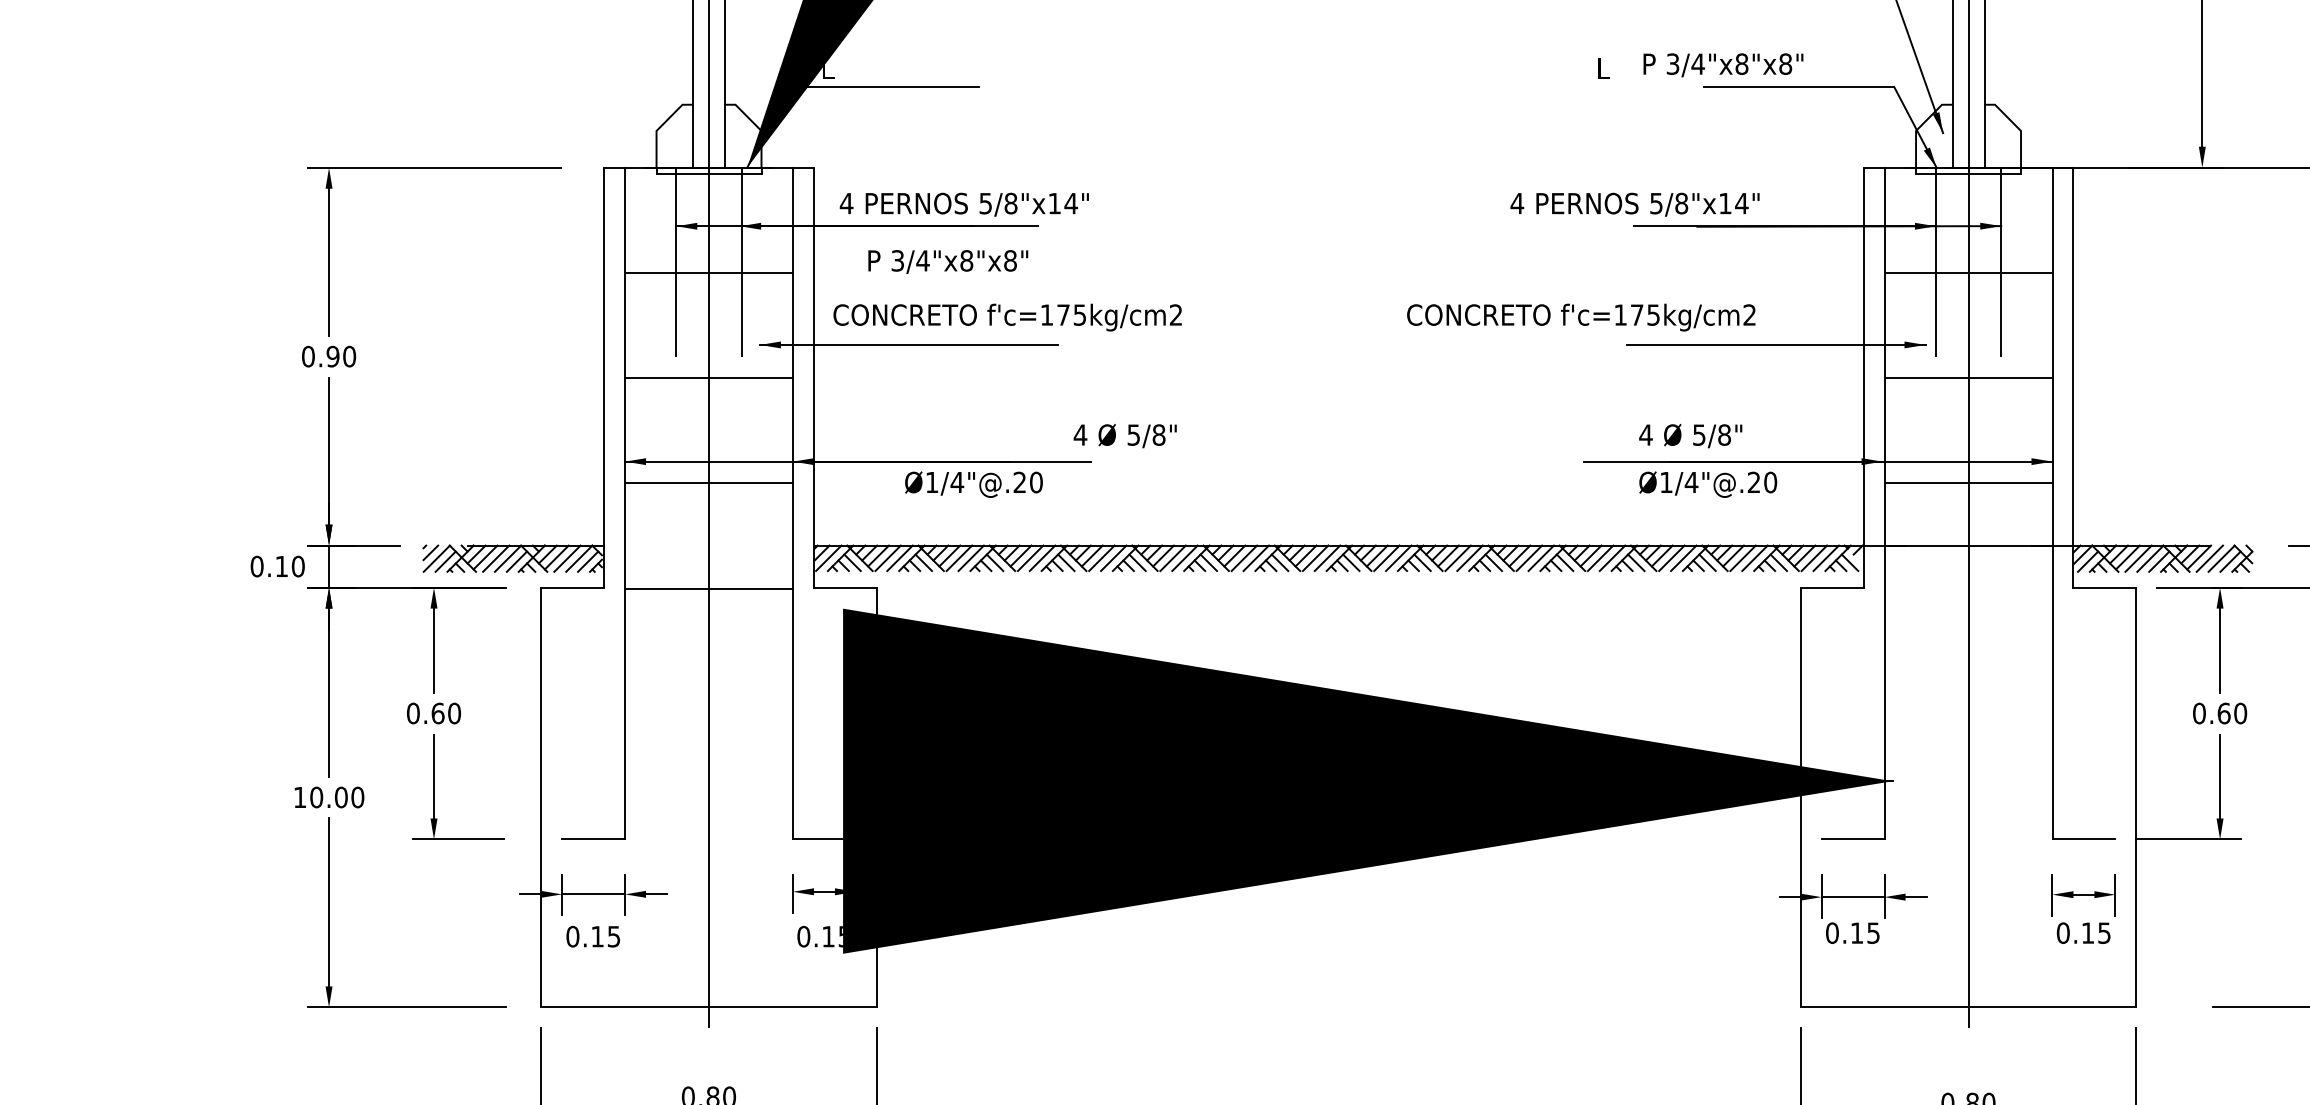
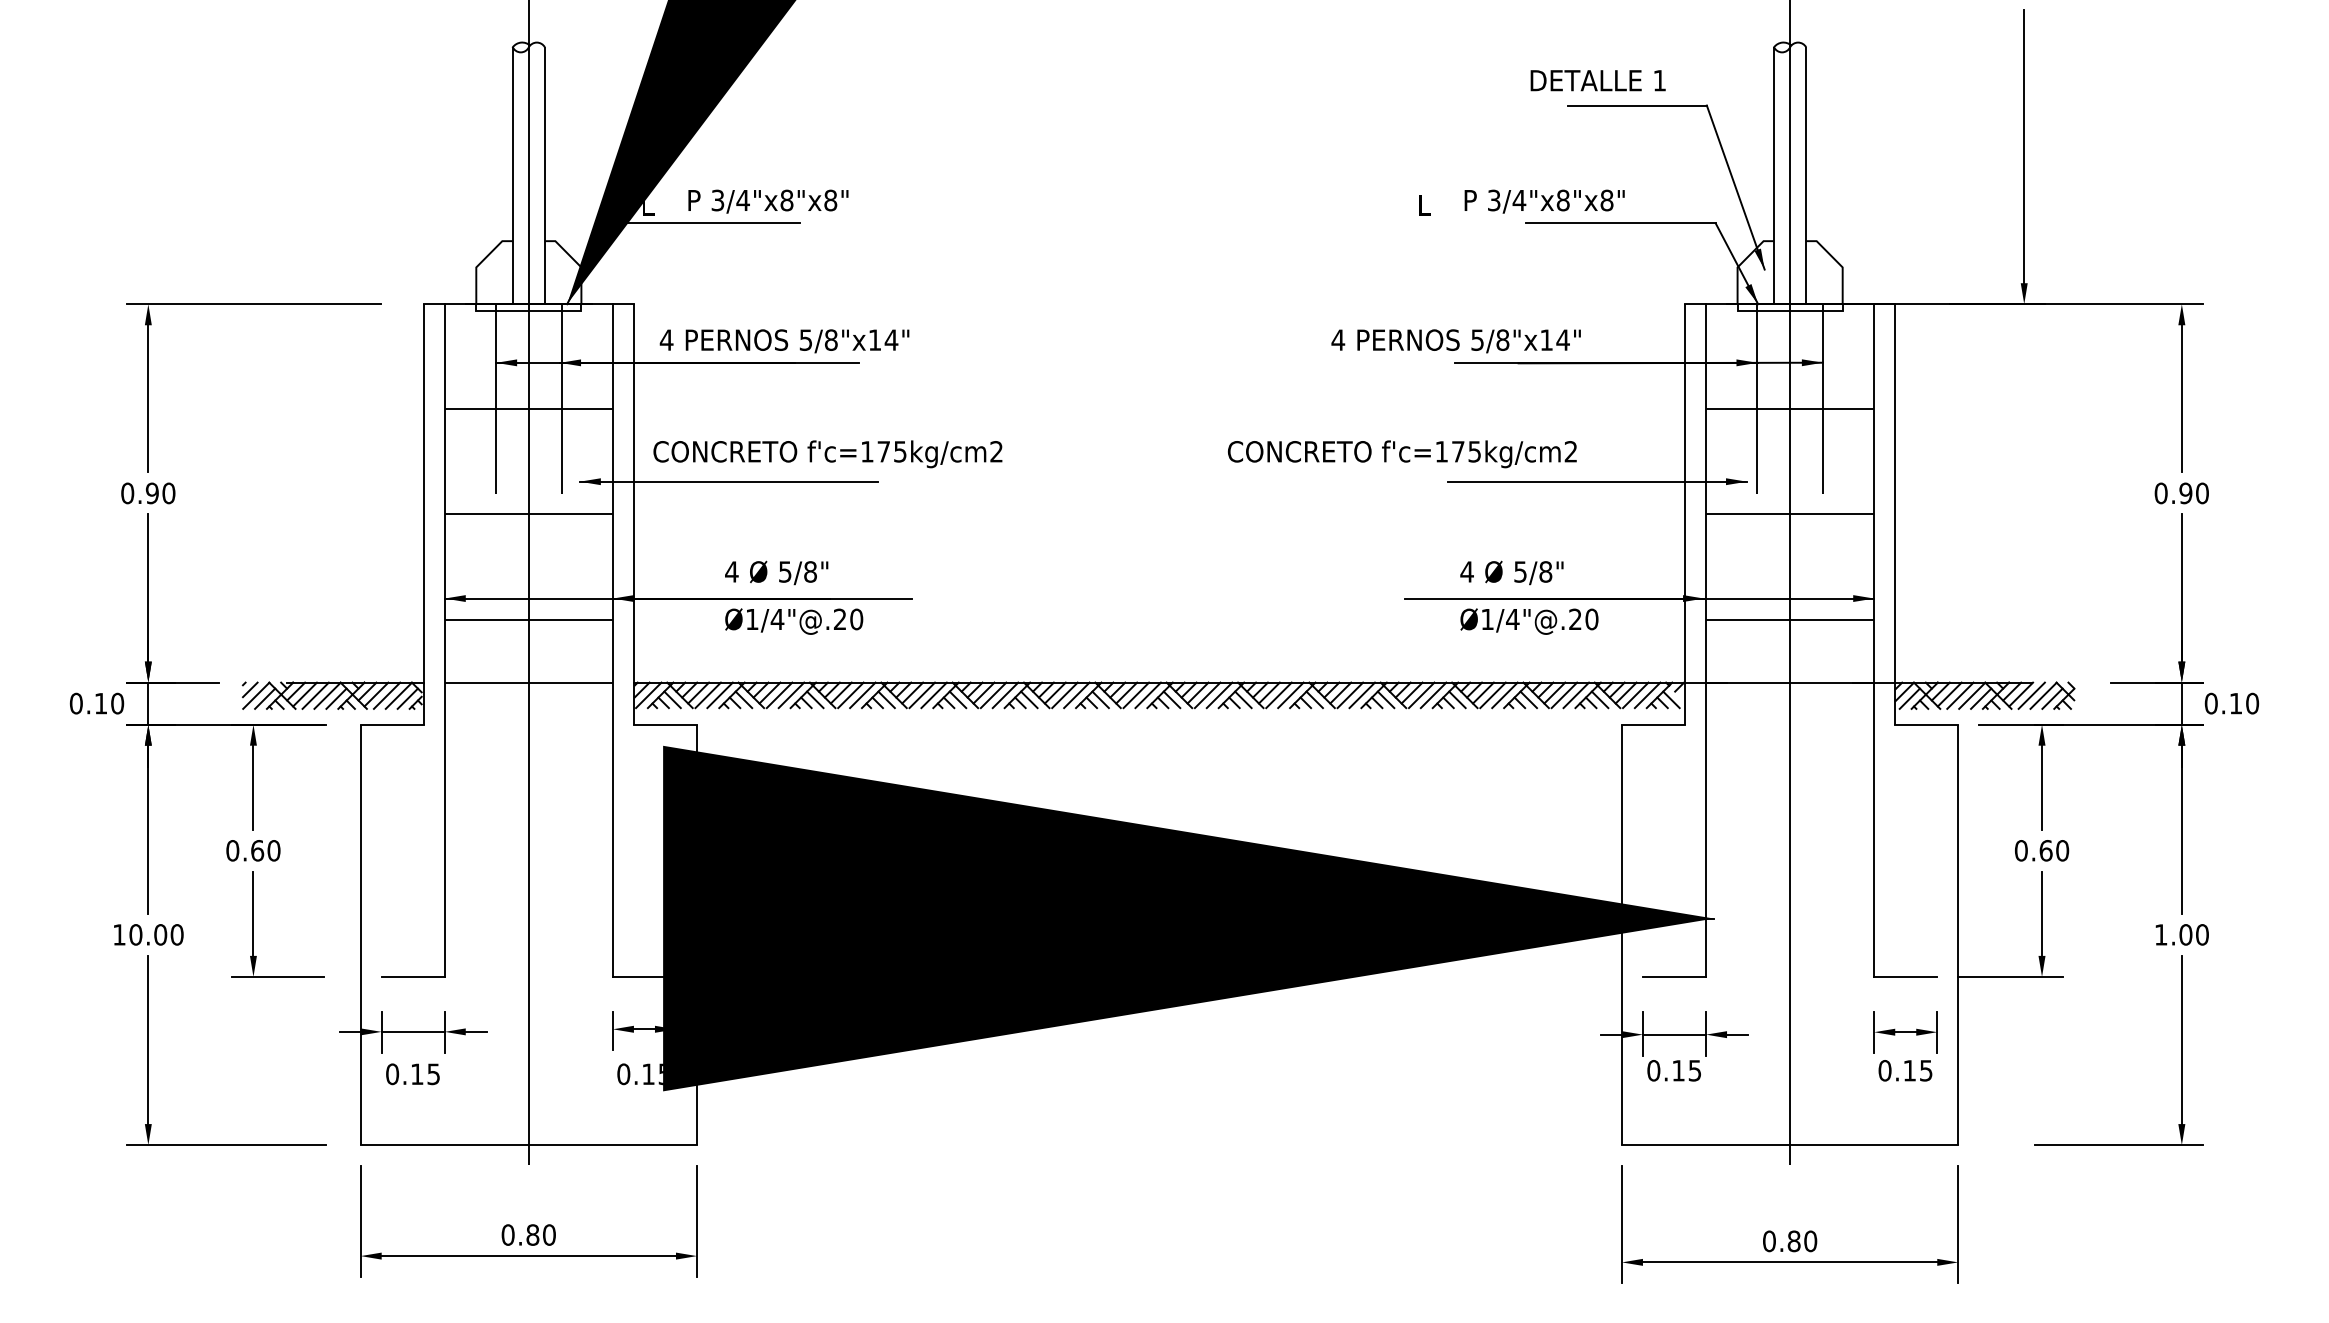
text: (948, 261) -> (768, 201), moved
text: (1125, 435) -> (776, 572), moved
line: (708, 588) -> (528, 682), moved

